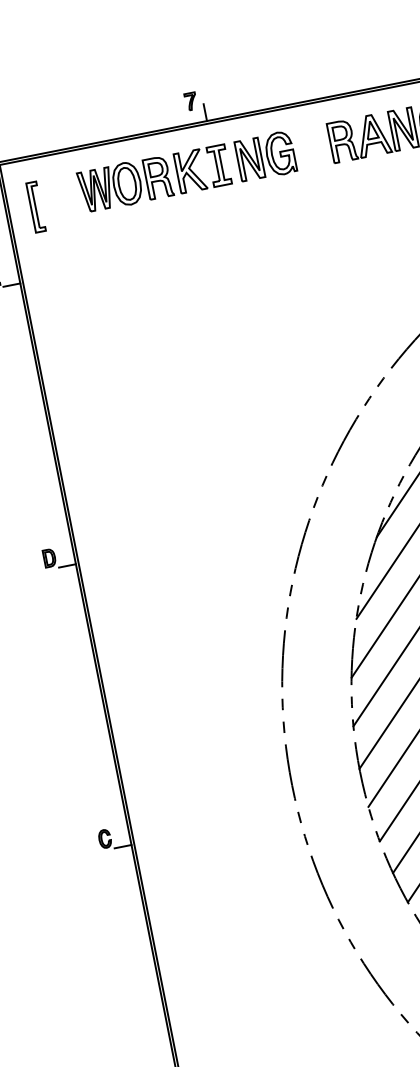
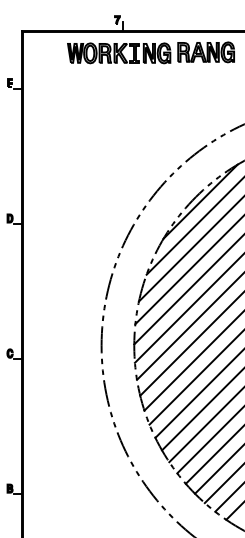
part: (187, 172) -> (119, 53), moved
part: (34, 206) -> (35, 54), removed

